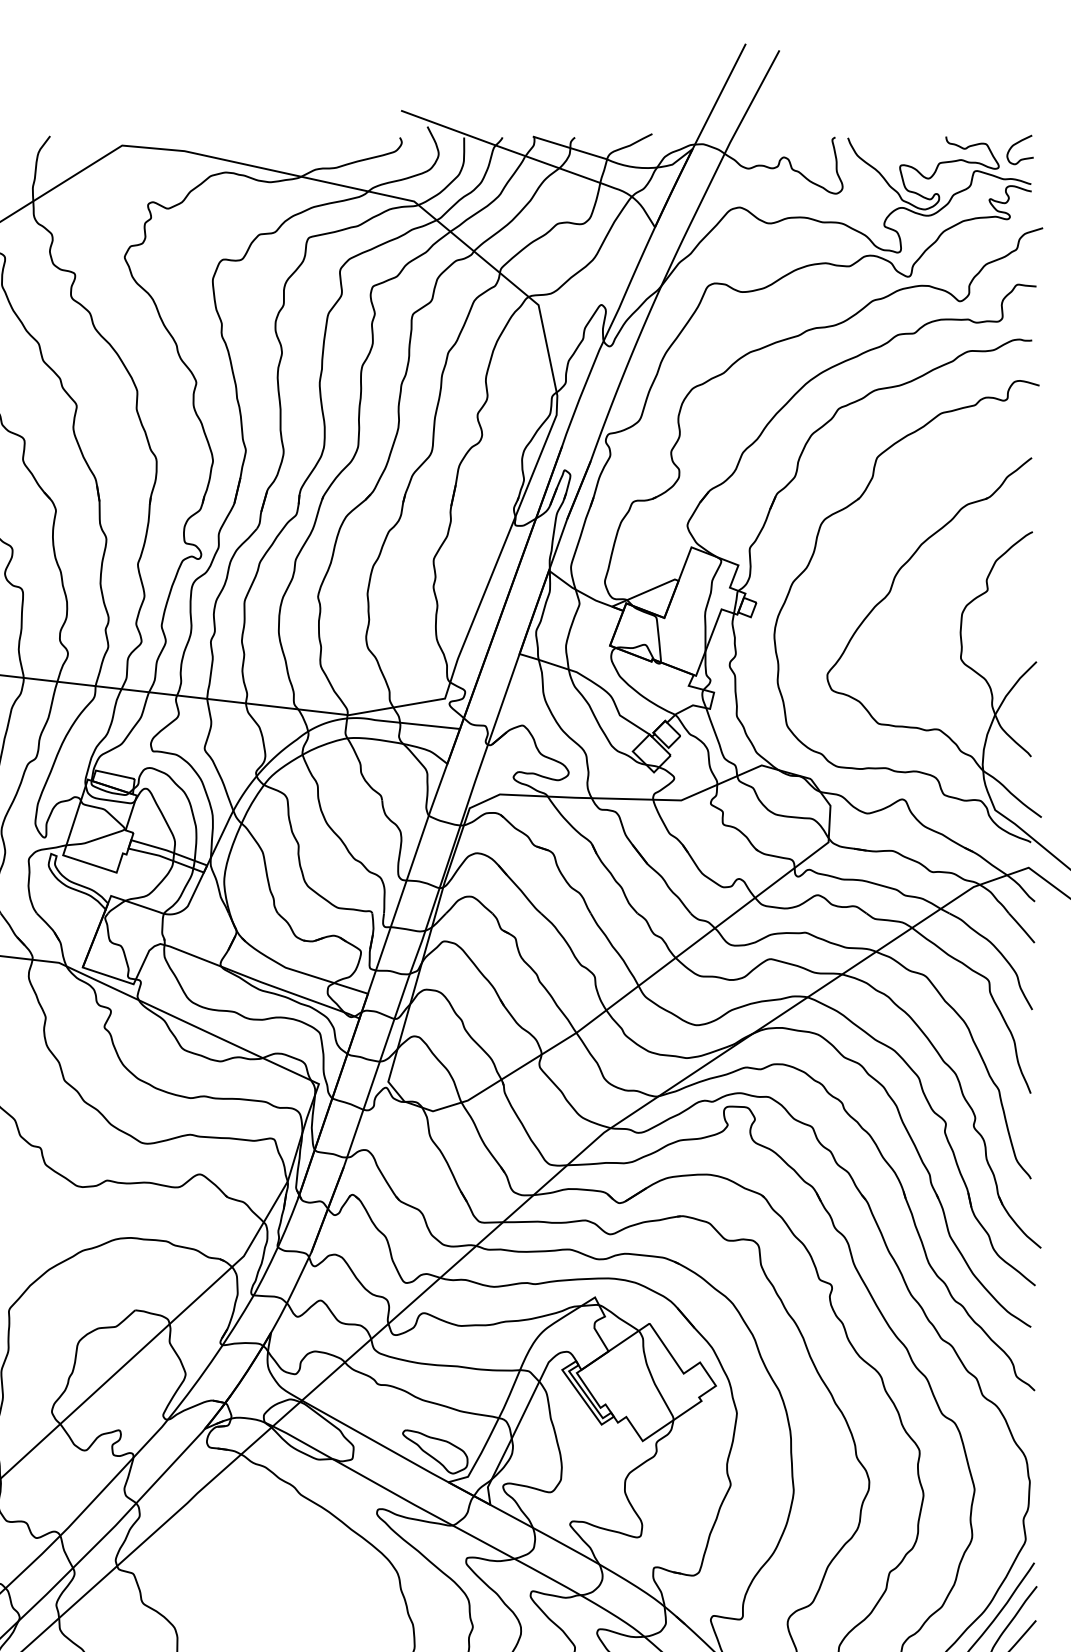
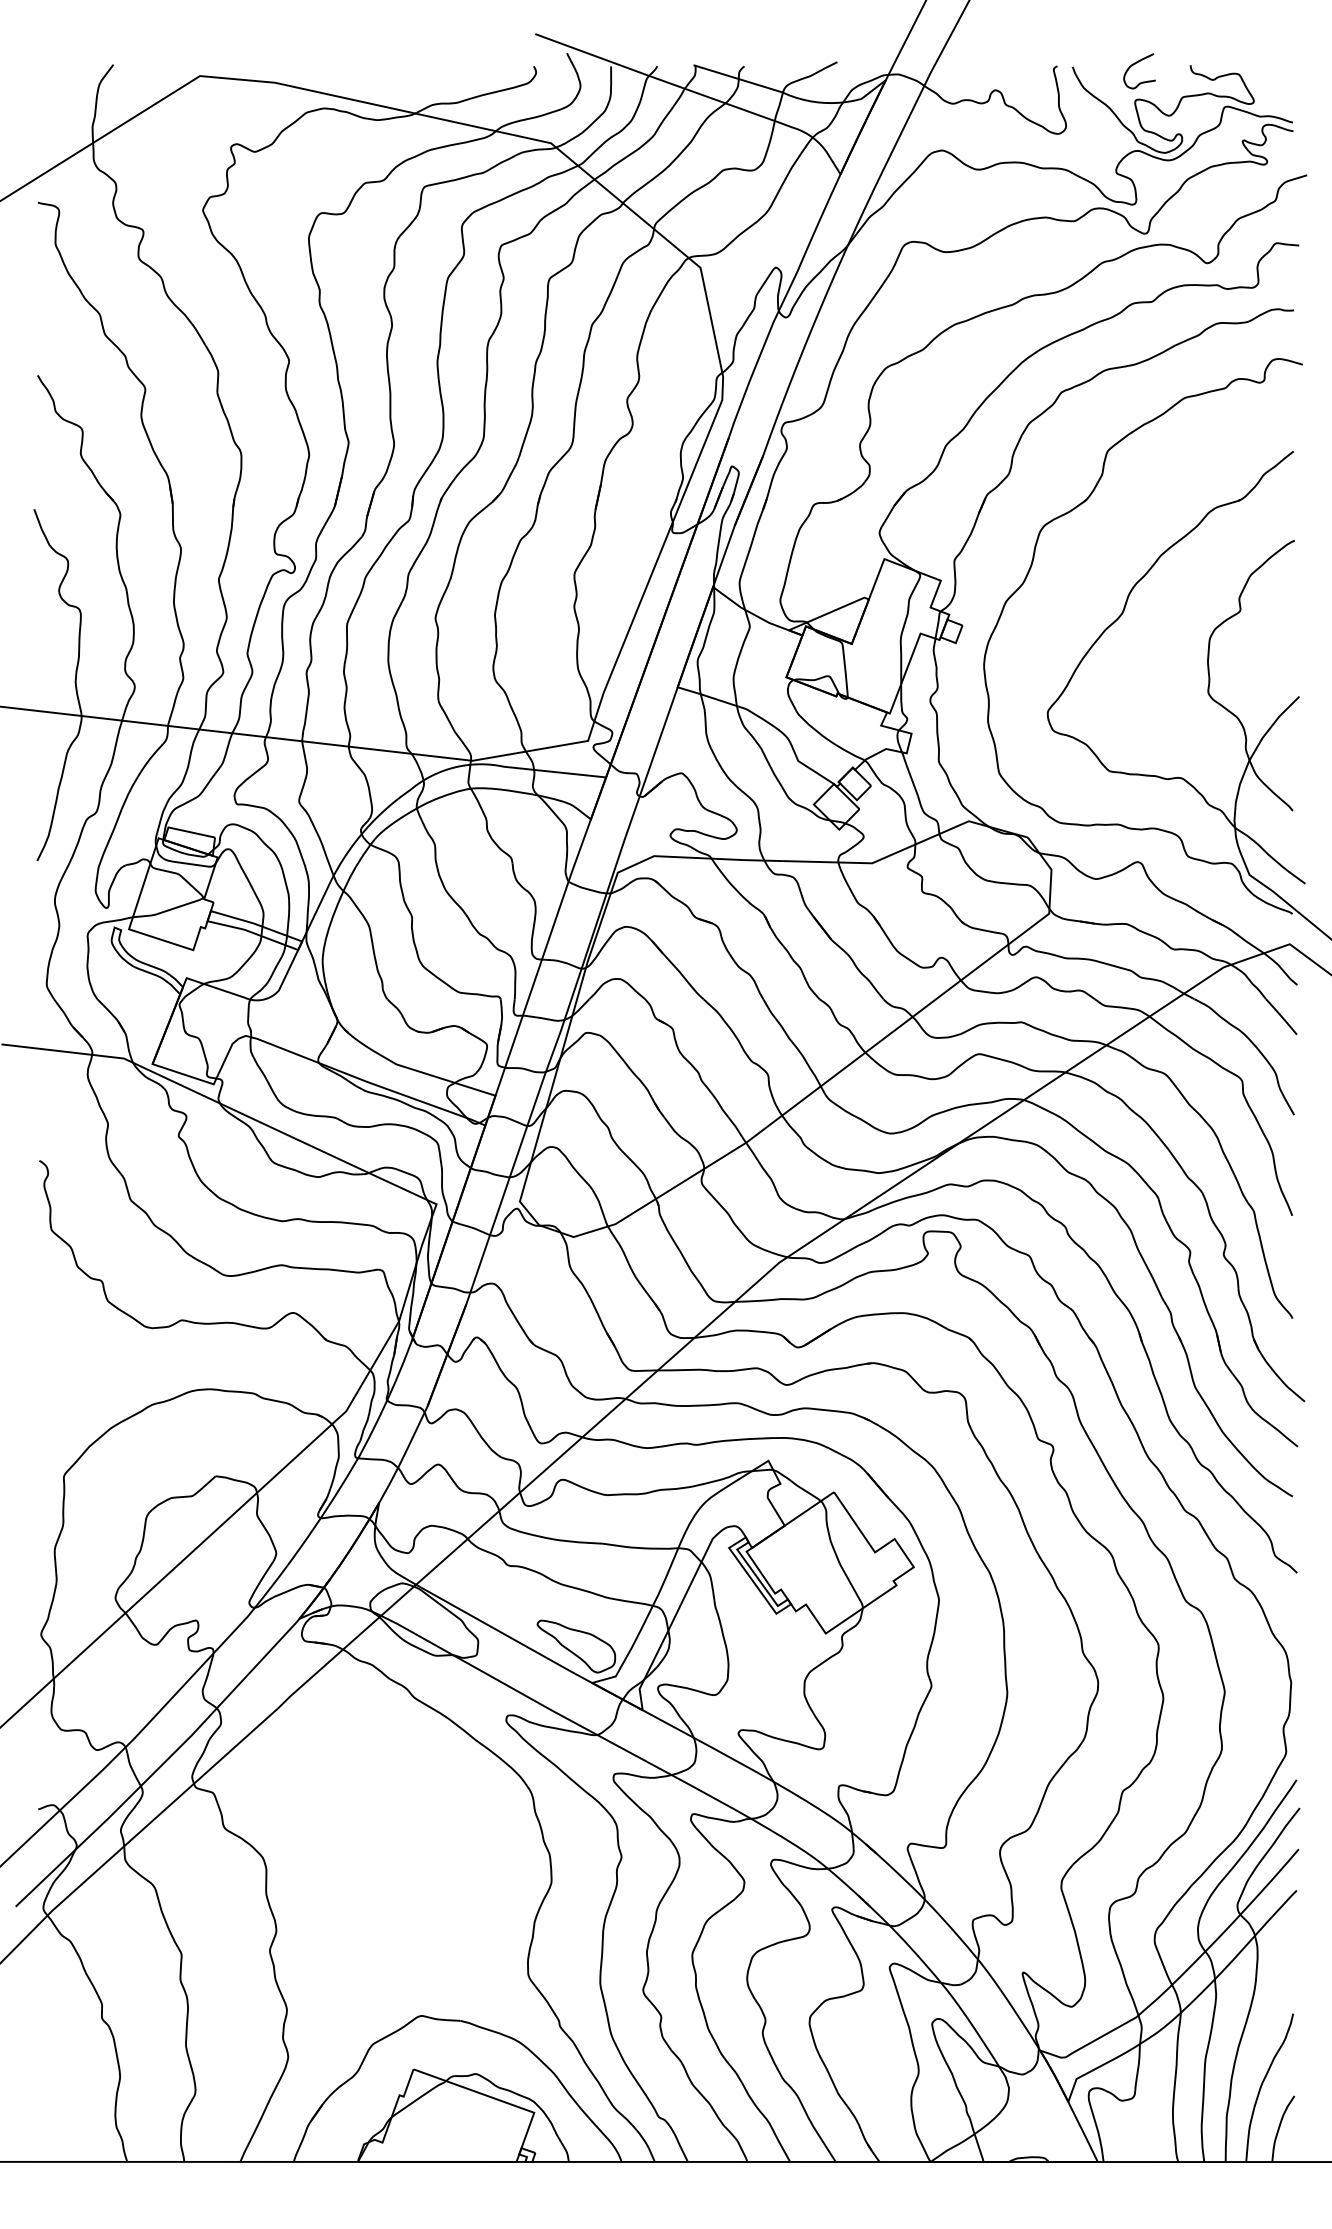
curve: (1016, 144) -> (1135, 64), moved

